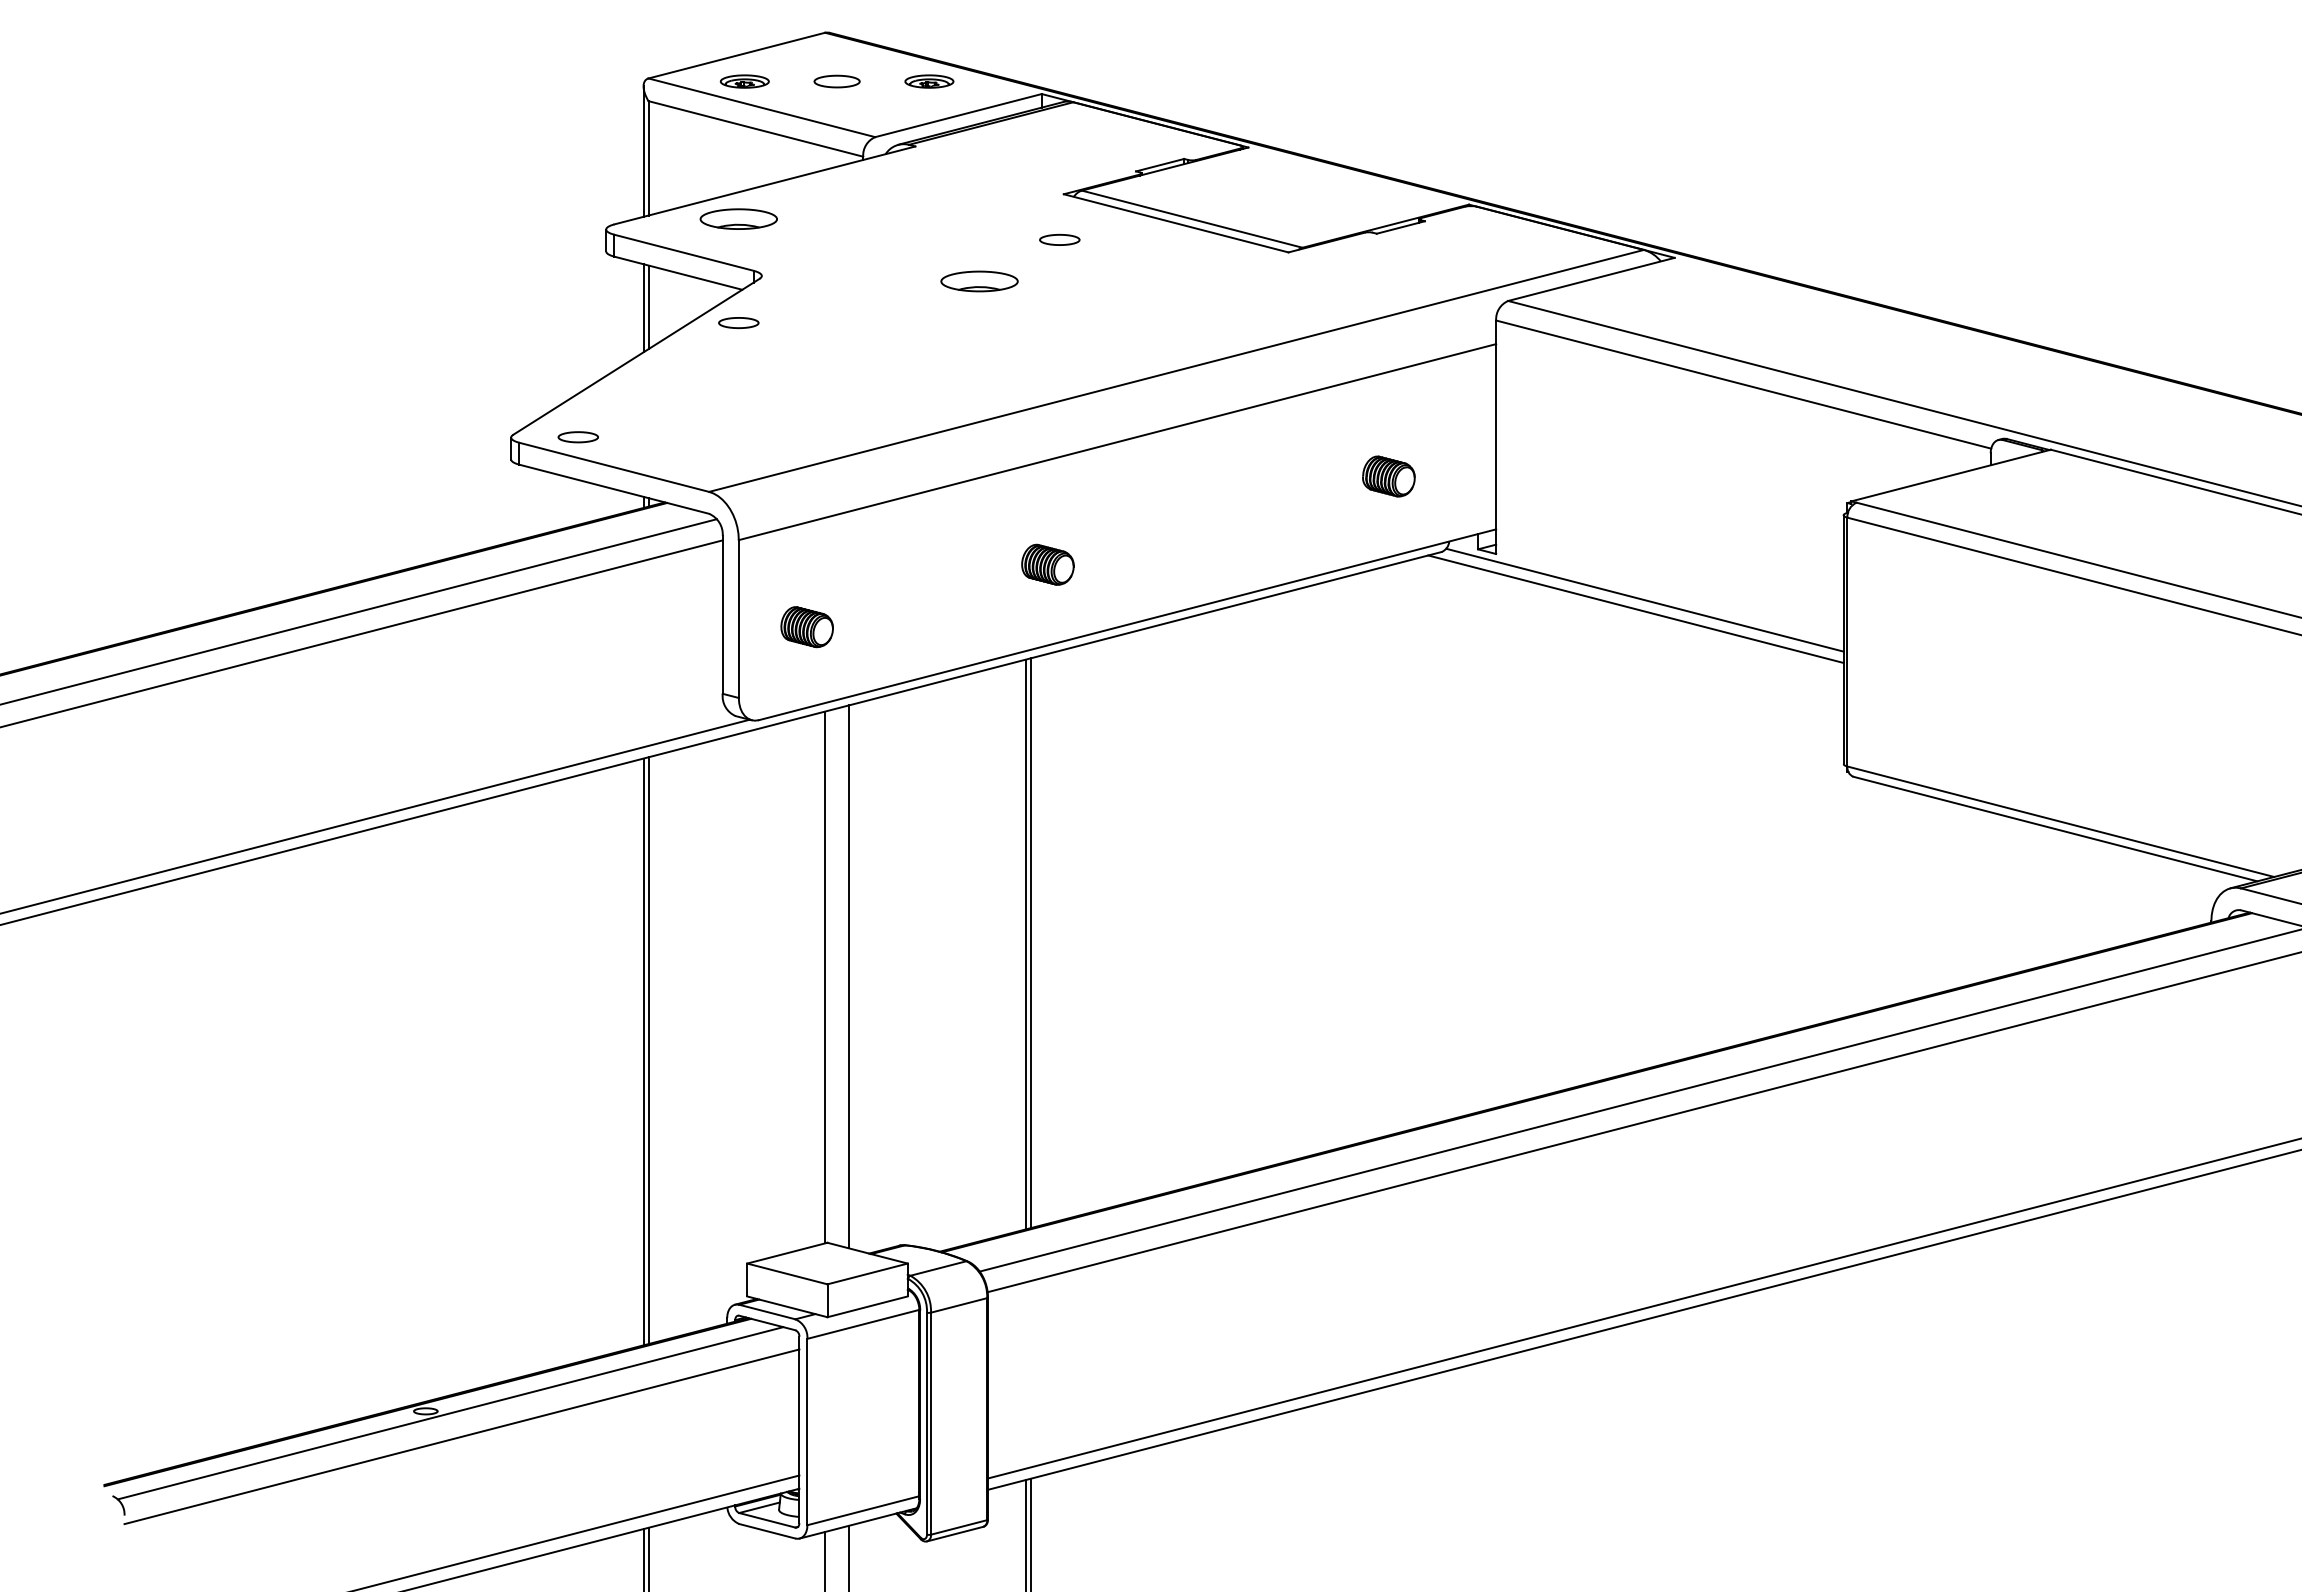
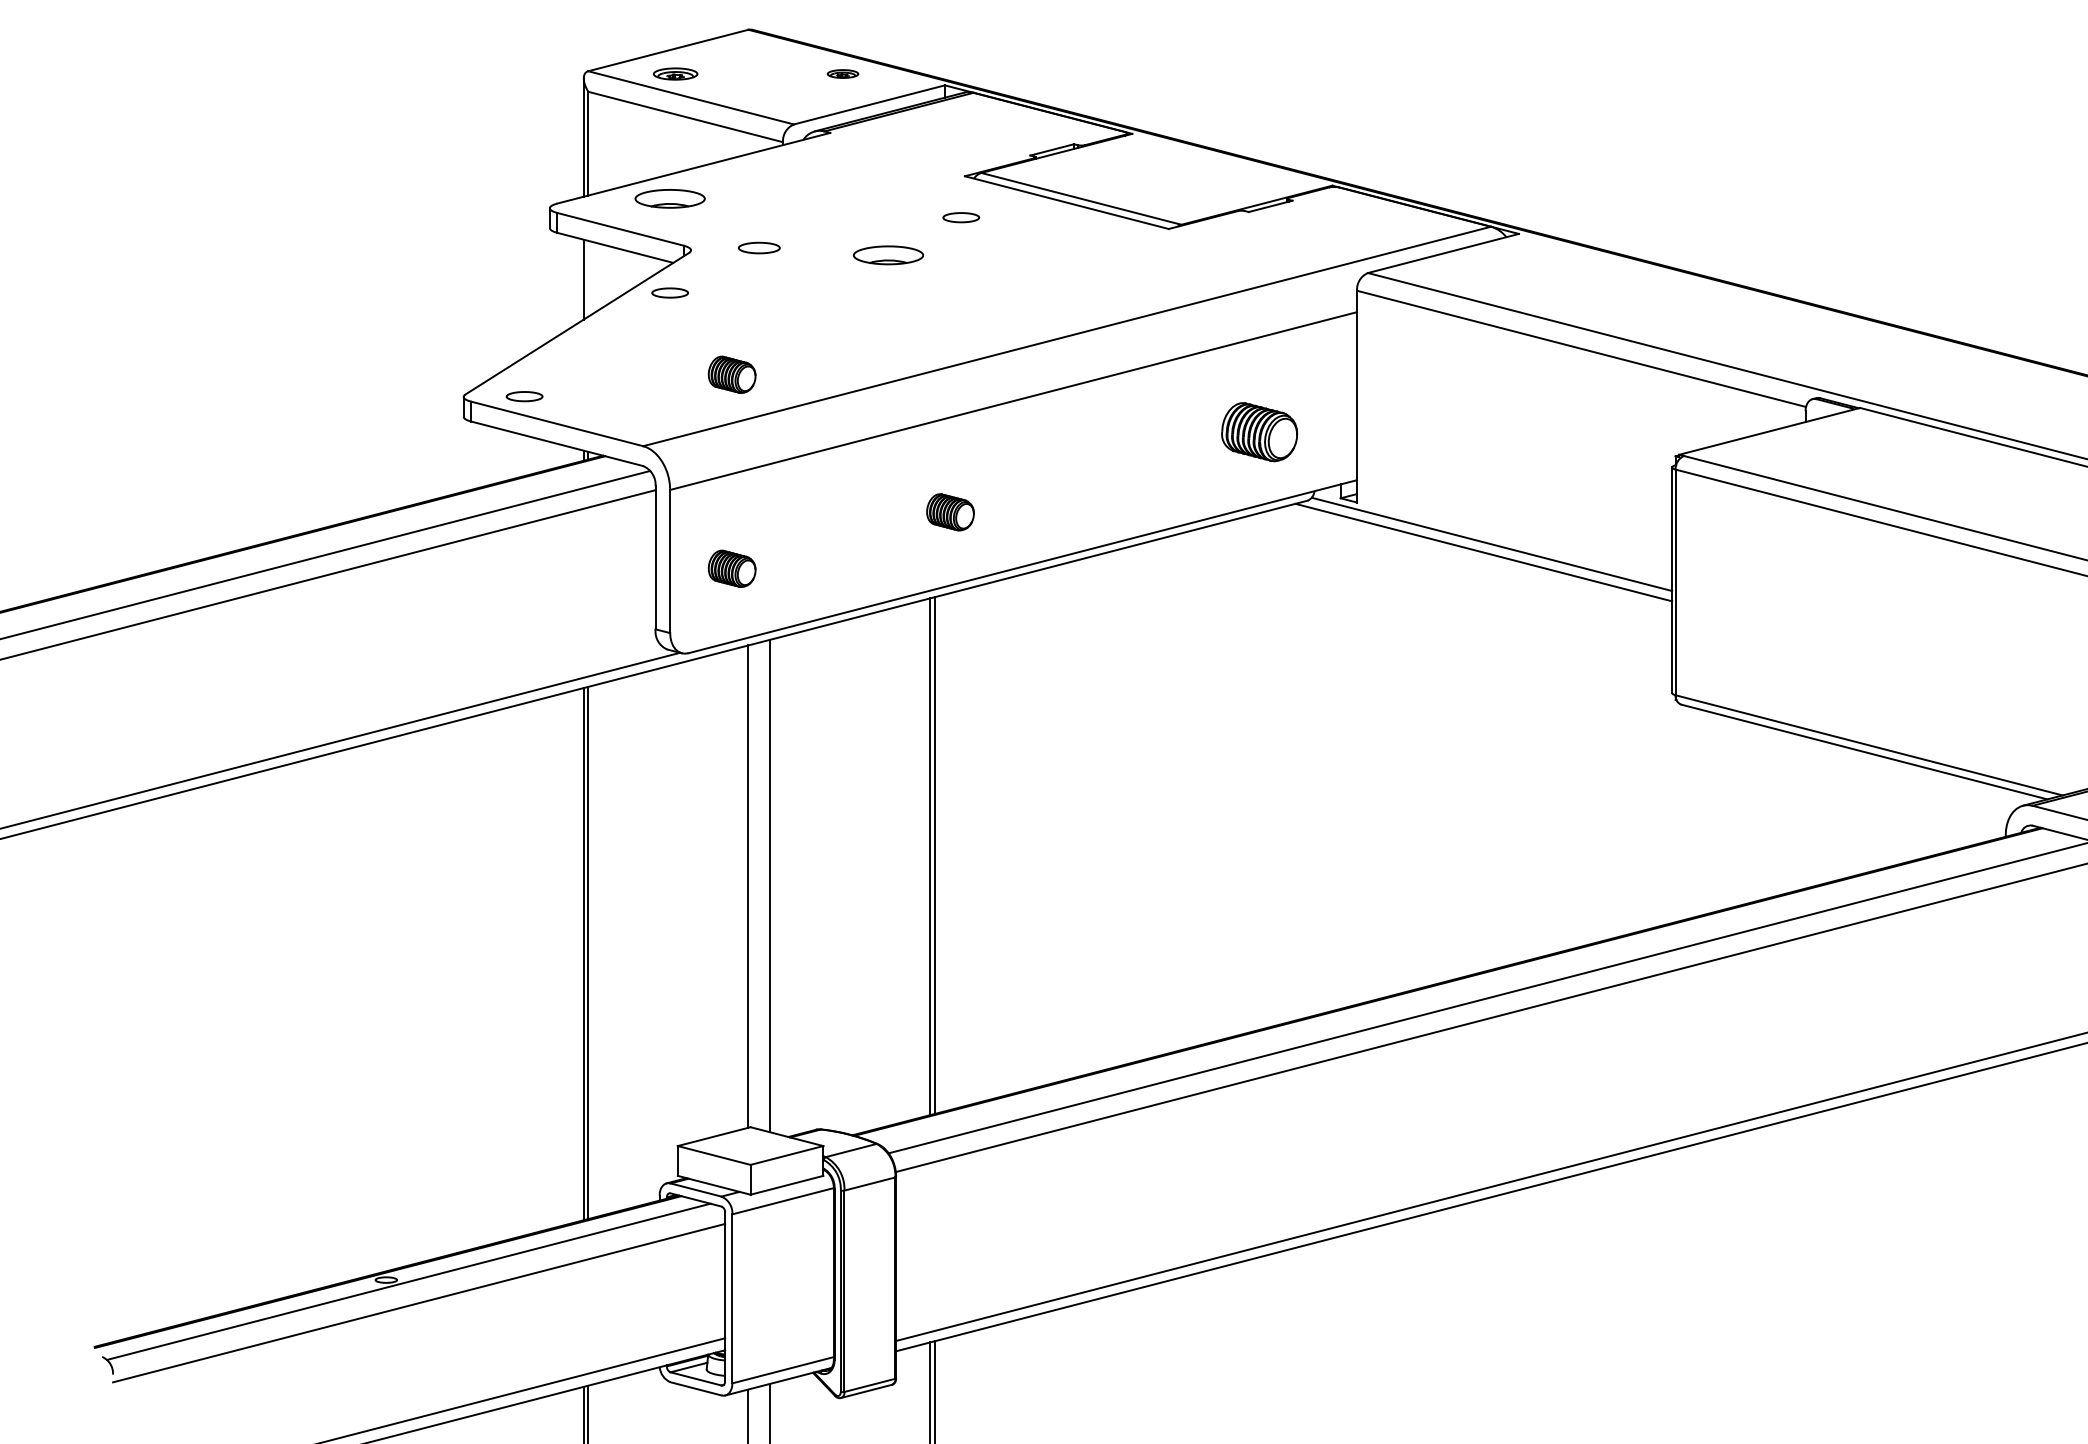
part: (837, 80) -> (759, 247), moved
part: (928, 80) -> (842, 73), size x0.7
line: (648, 306) -> (588, 278), removed
part: (806, 412) -> (731, 374), added
part: (1388, 476) -> (1259, 432), size x1.6

